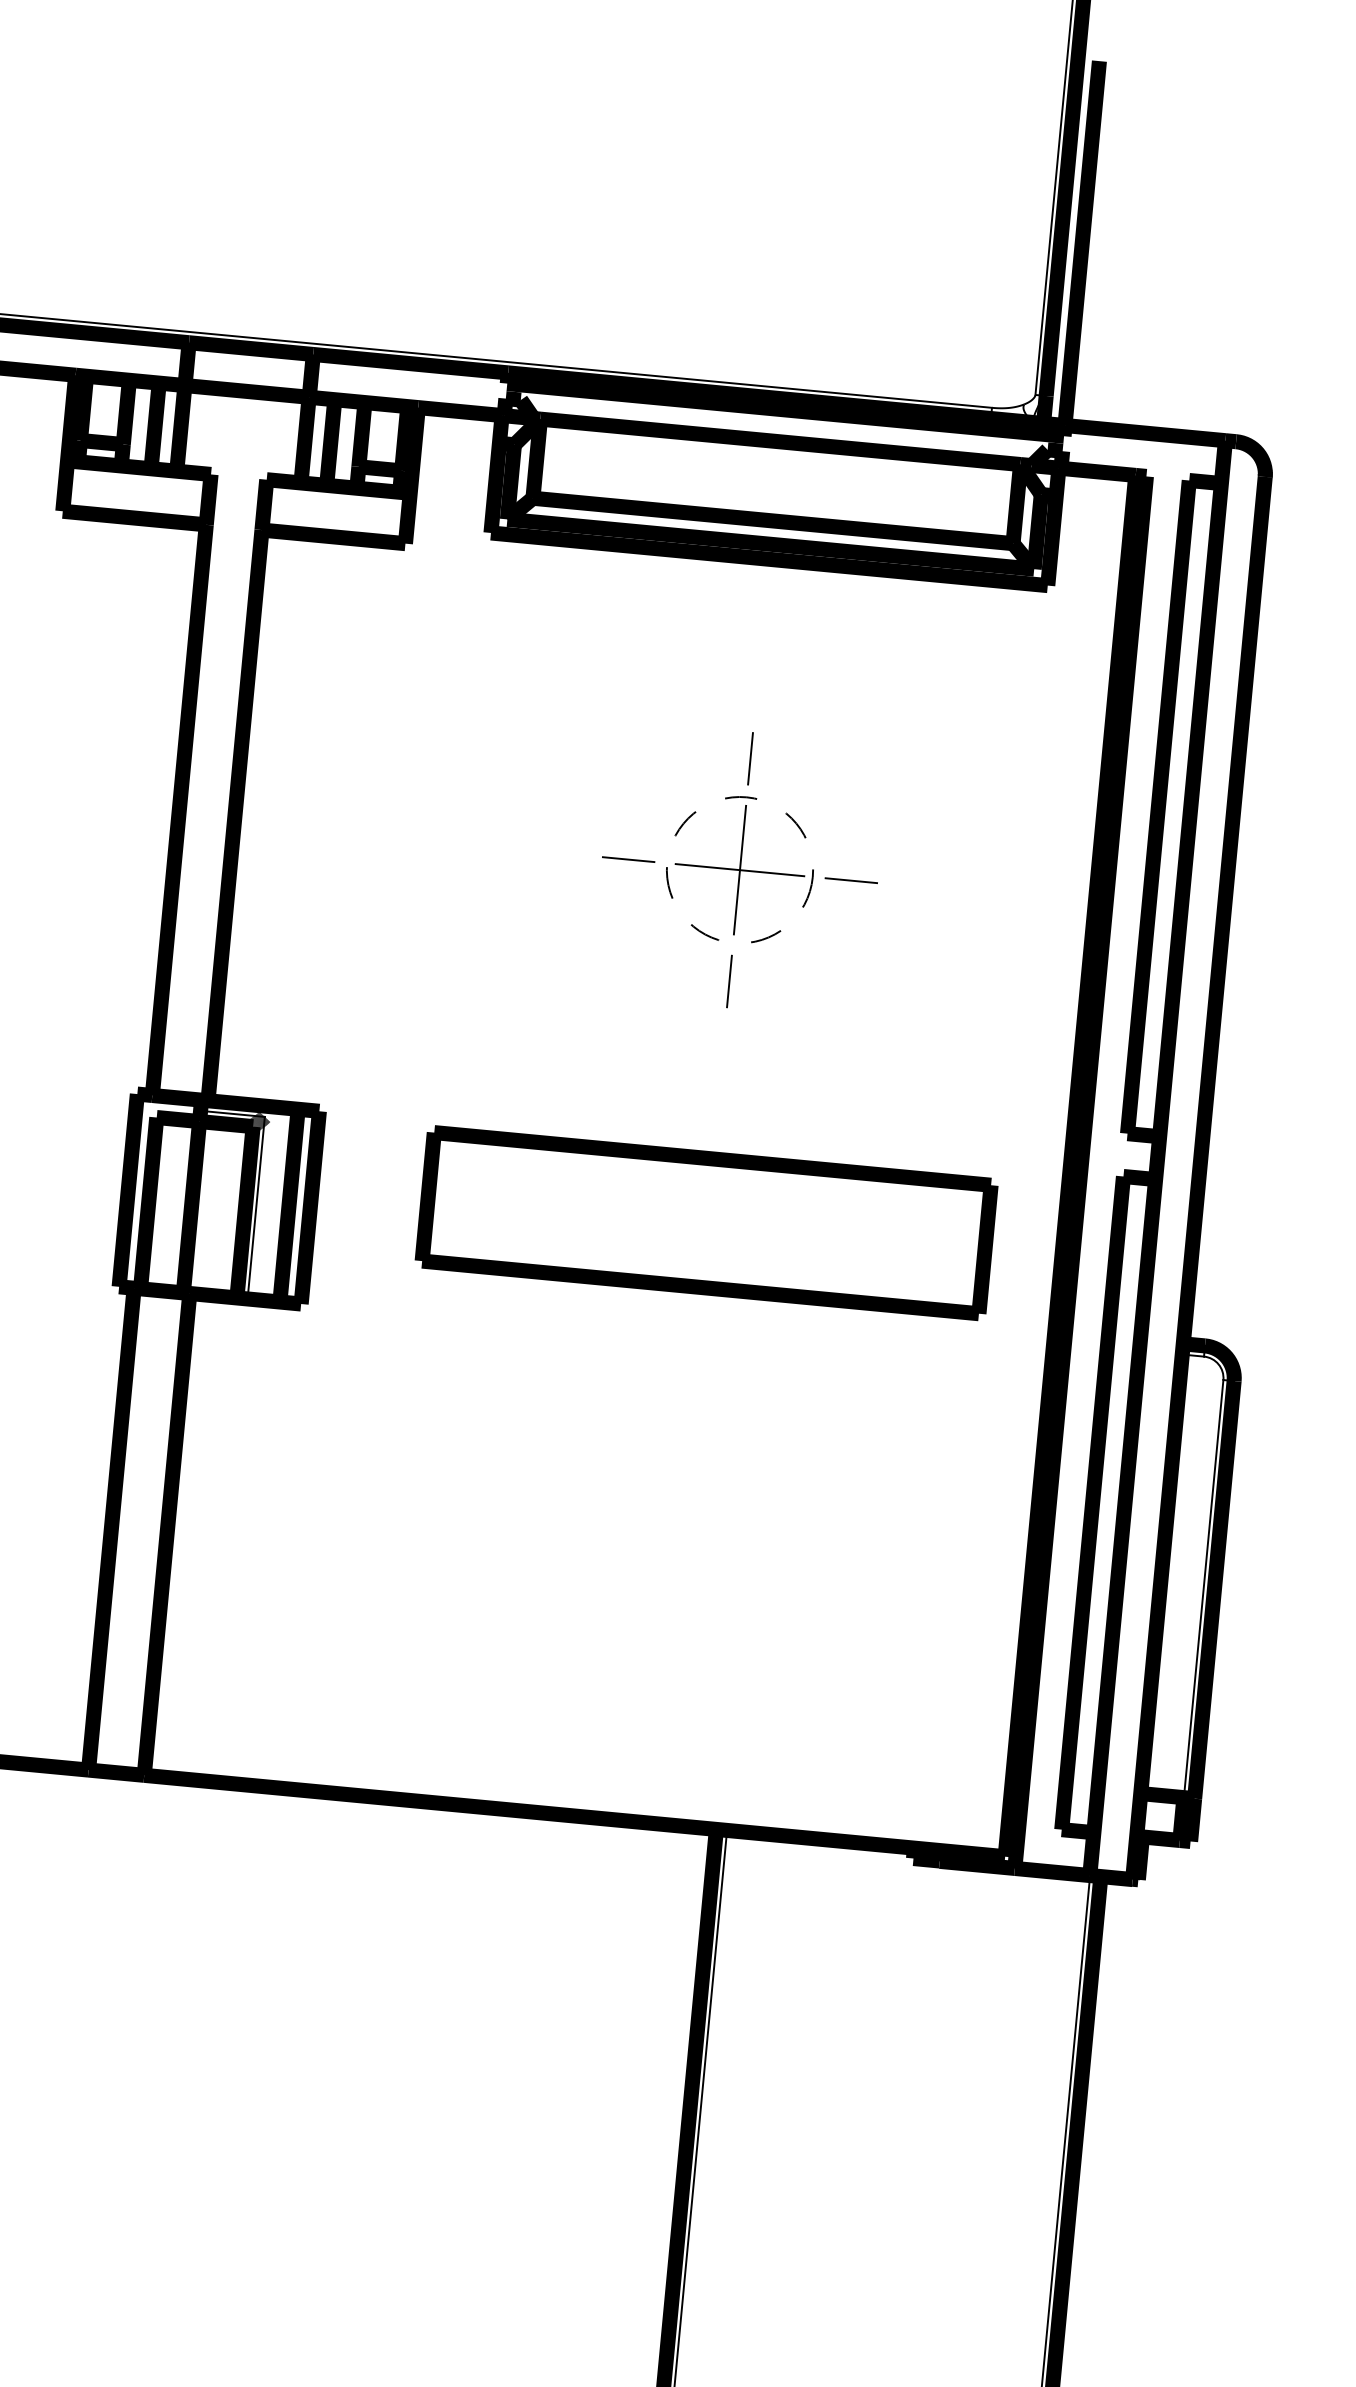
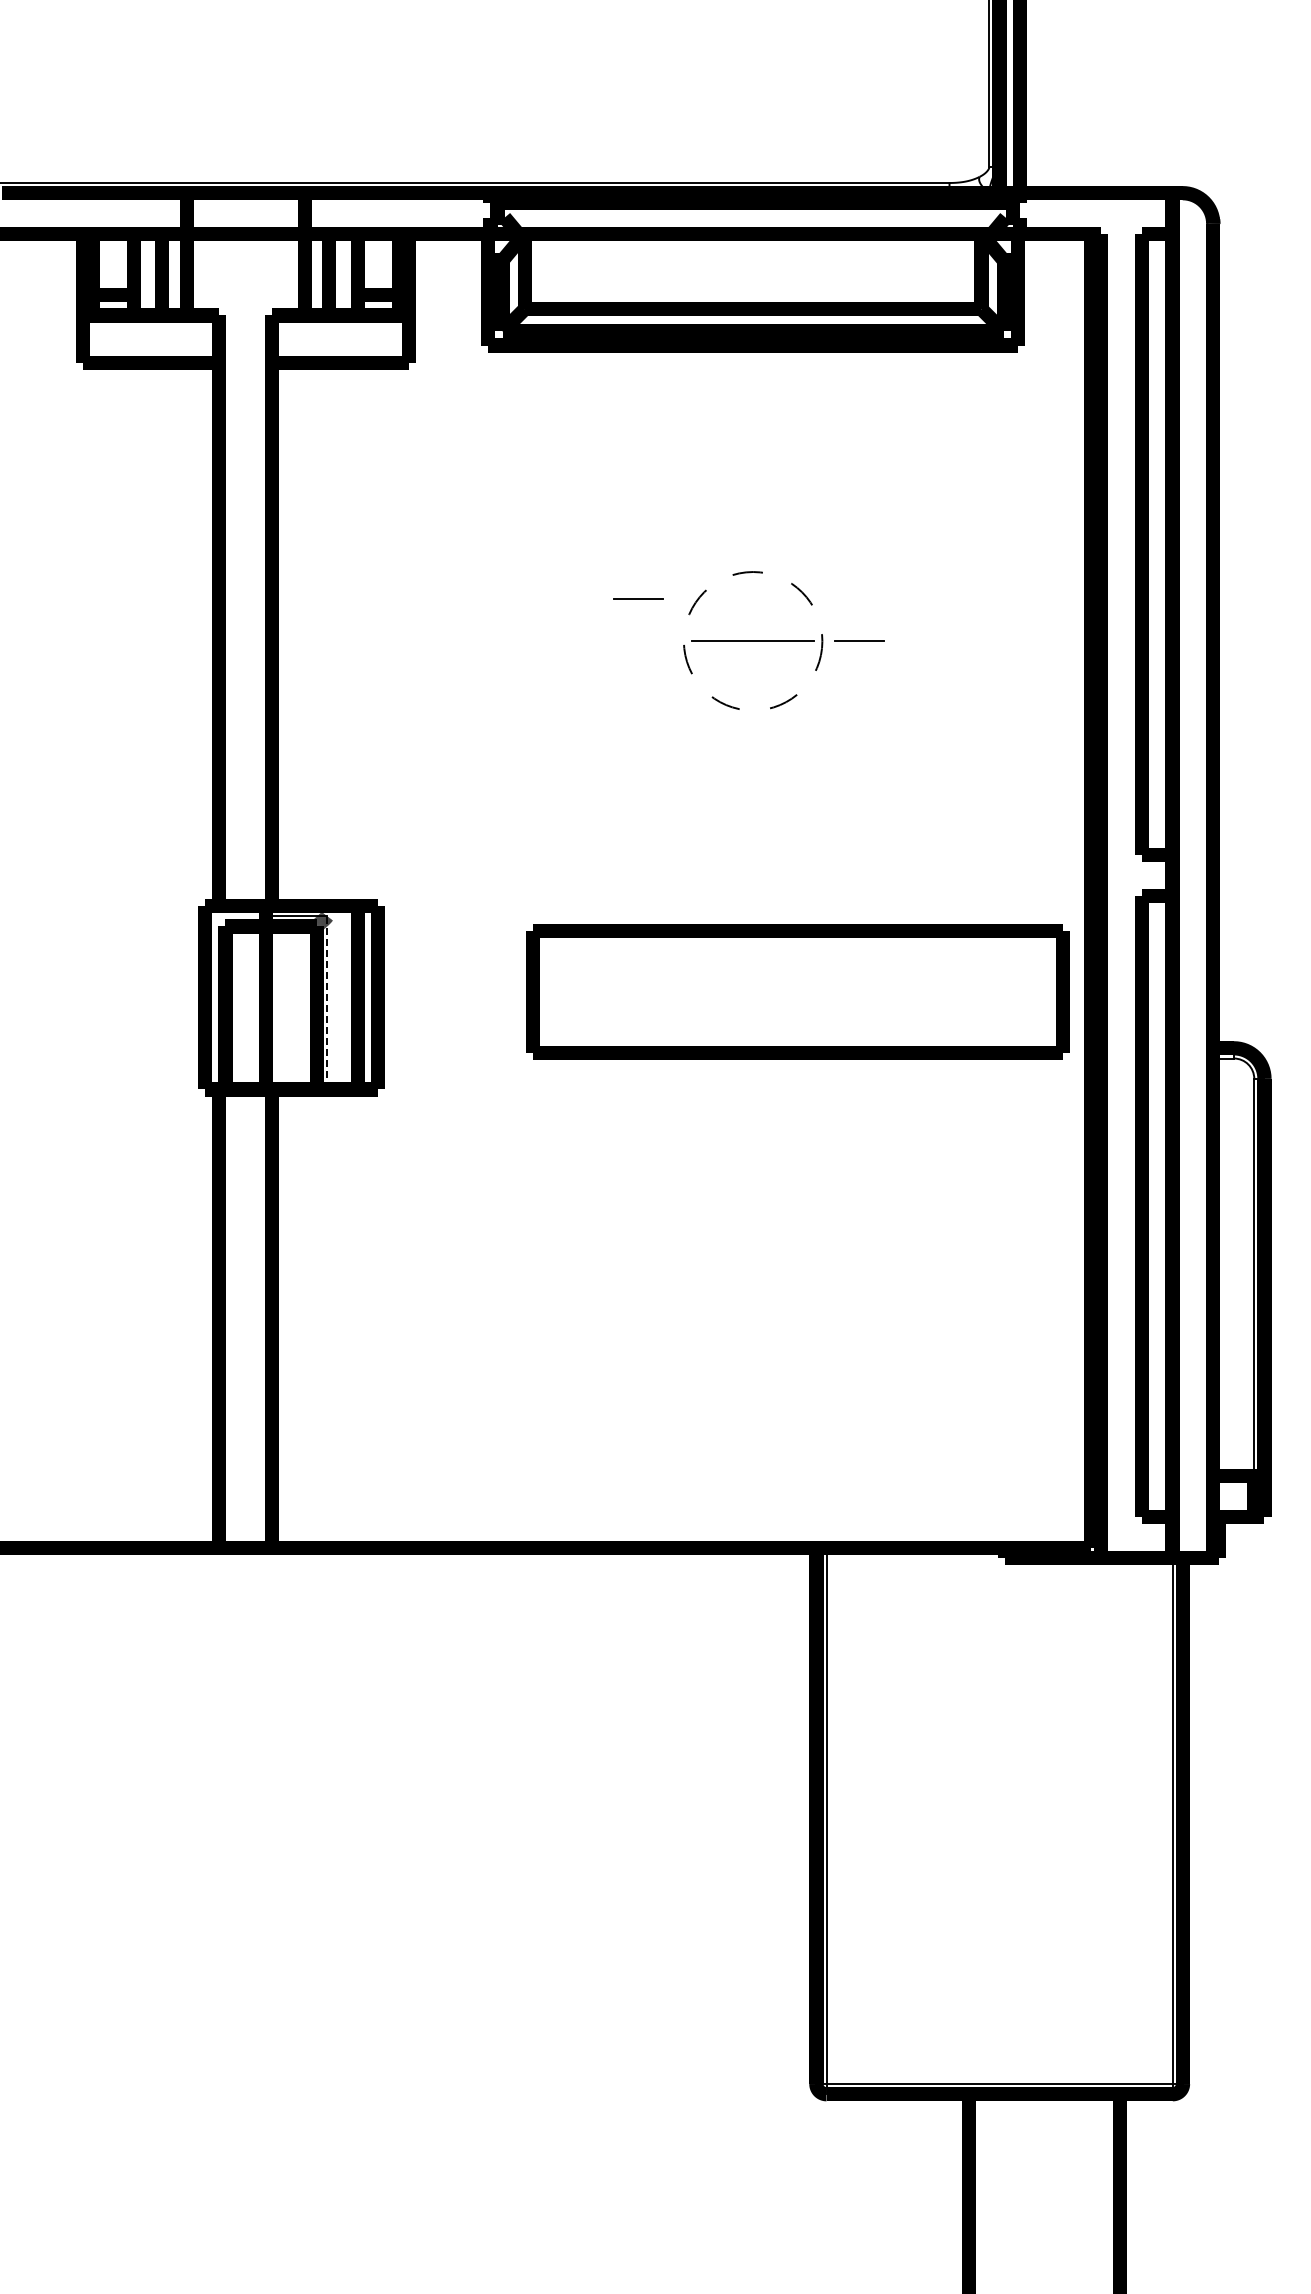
line: (750, 757) -> (753, 534), removed
line: (628, 858) -> (638, 598), moved
line: (740, 870) -> (753, 641), removed
line: (729, 980) -> (753, 746), removed
line: (256, 1207) -> (327, 1002), solid -> dashed
part: (705, 1222) -> (797, 991), moved

